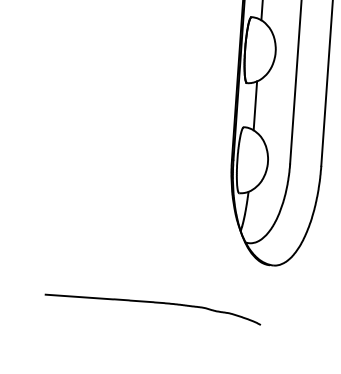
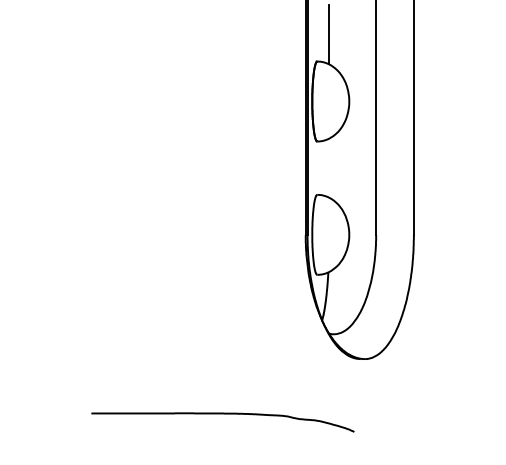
line: (255, 105) -> (329, 167), removed

